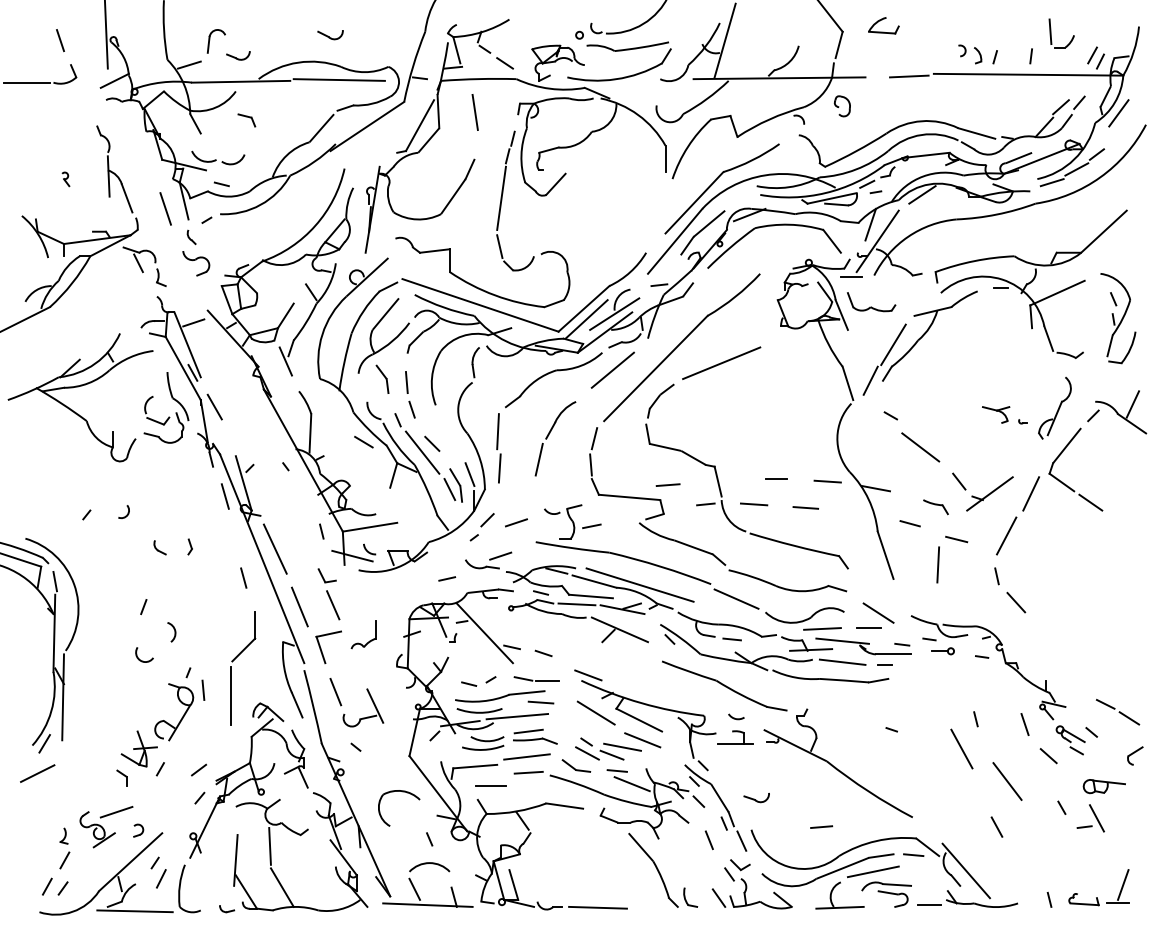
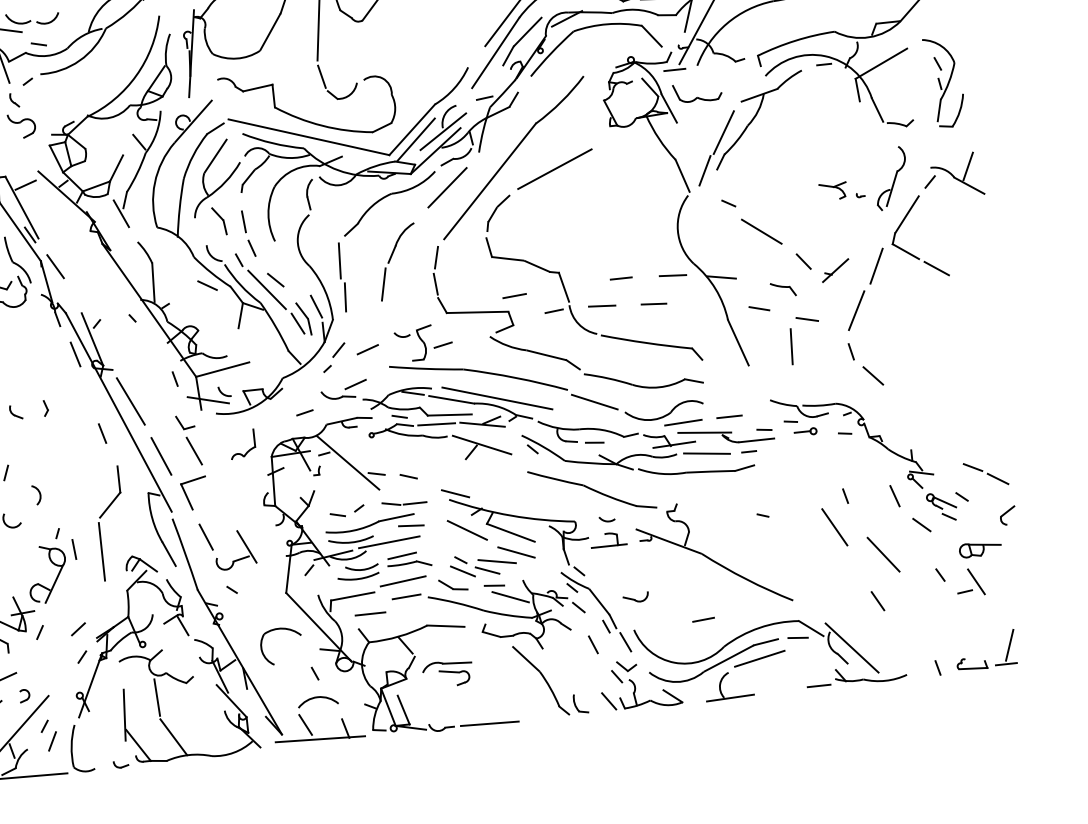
part: (989, 493) -> (835, 270), size x0.6
line: (878, 612) -> (737, 400), removed
part: (369, 640) -> (248, 449), moved
part: (886, 894) -> (447, 673), moved

